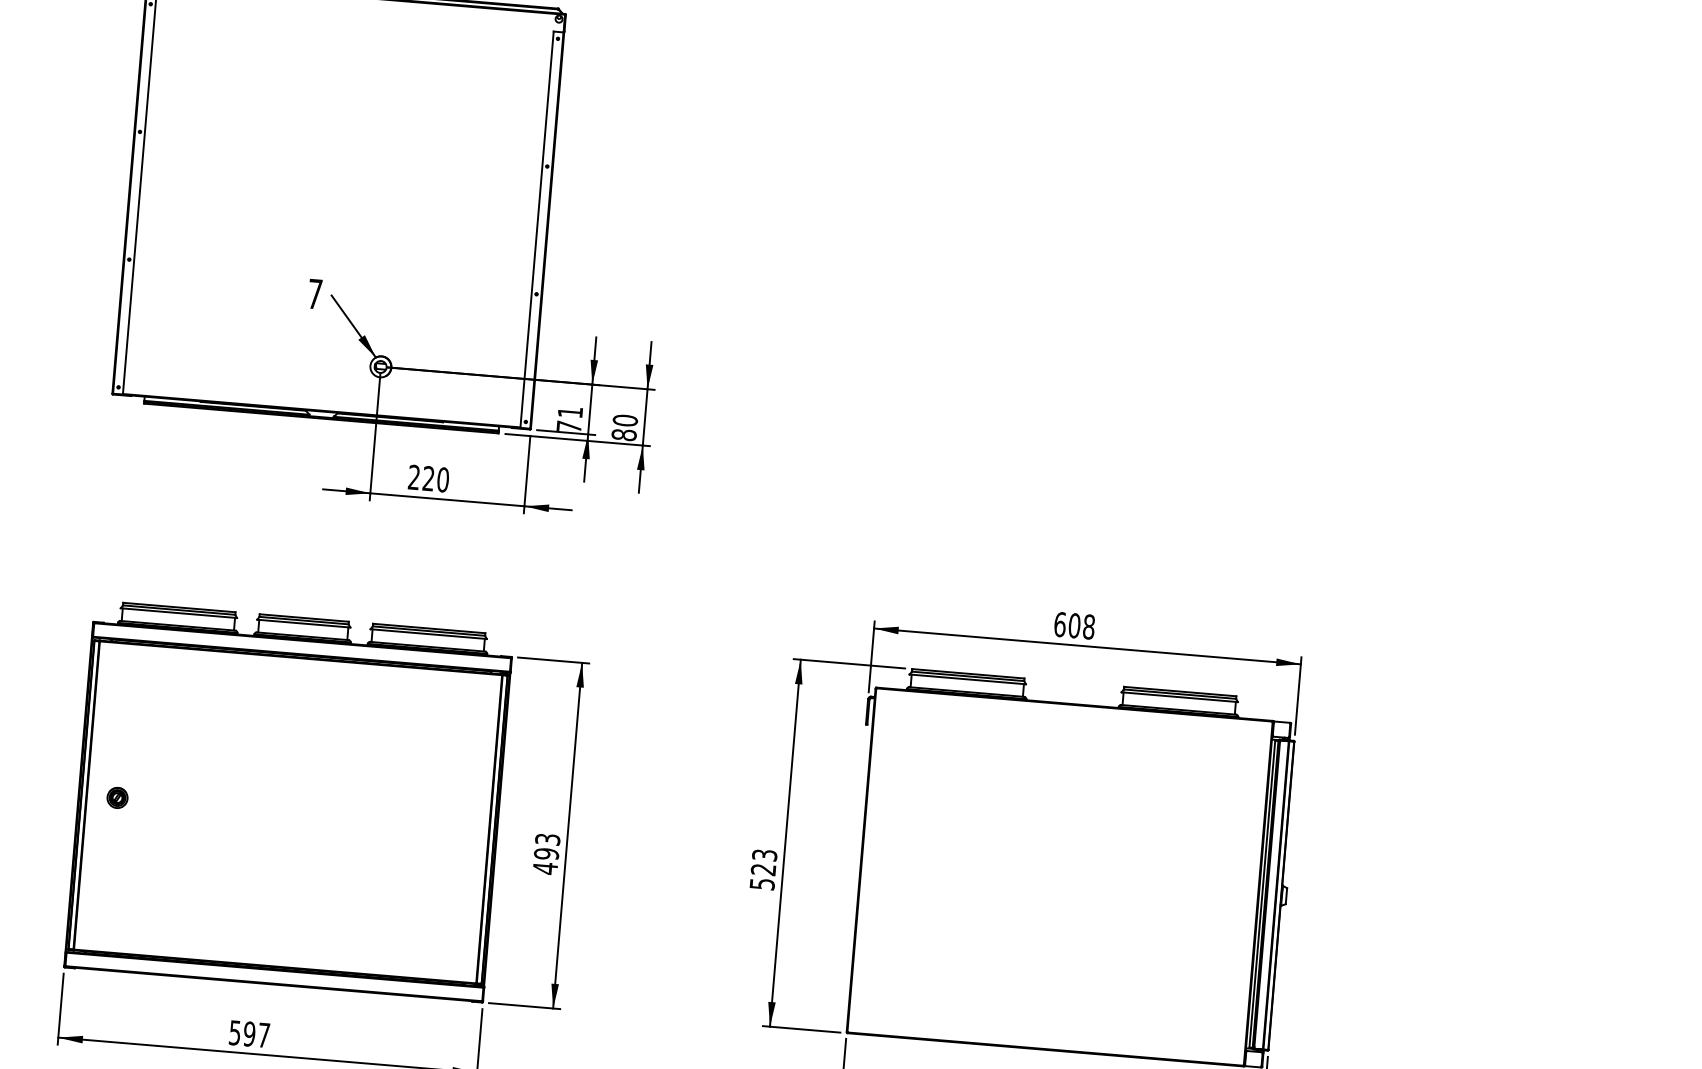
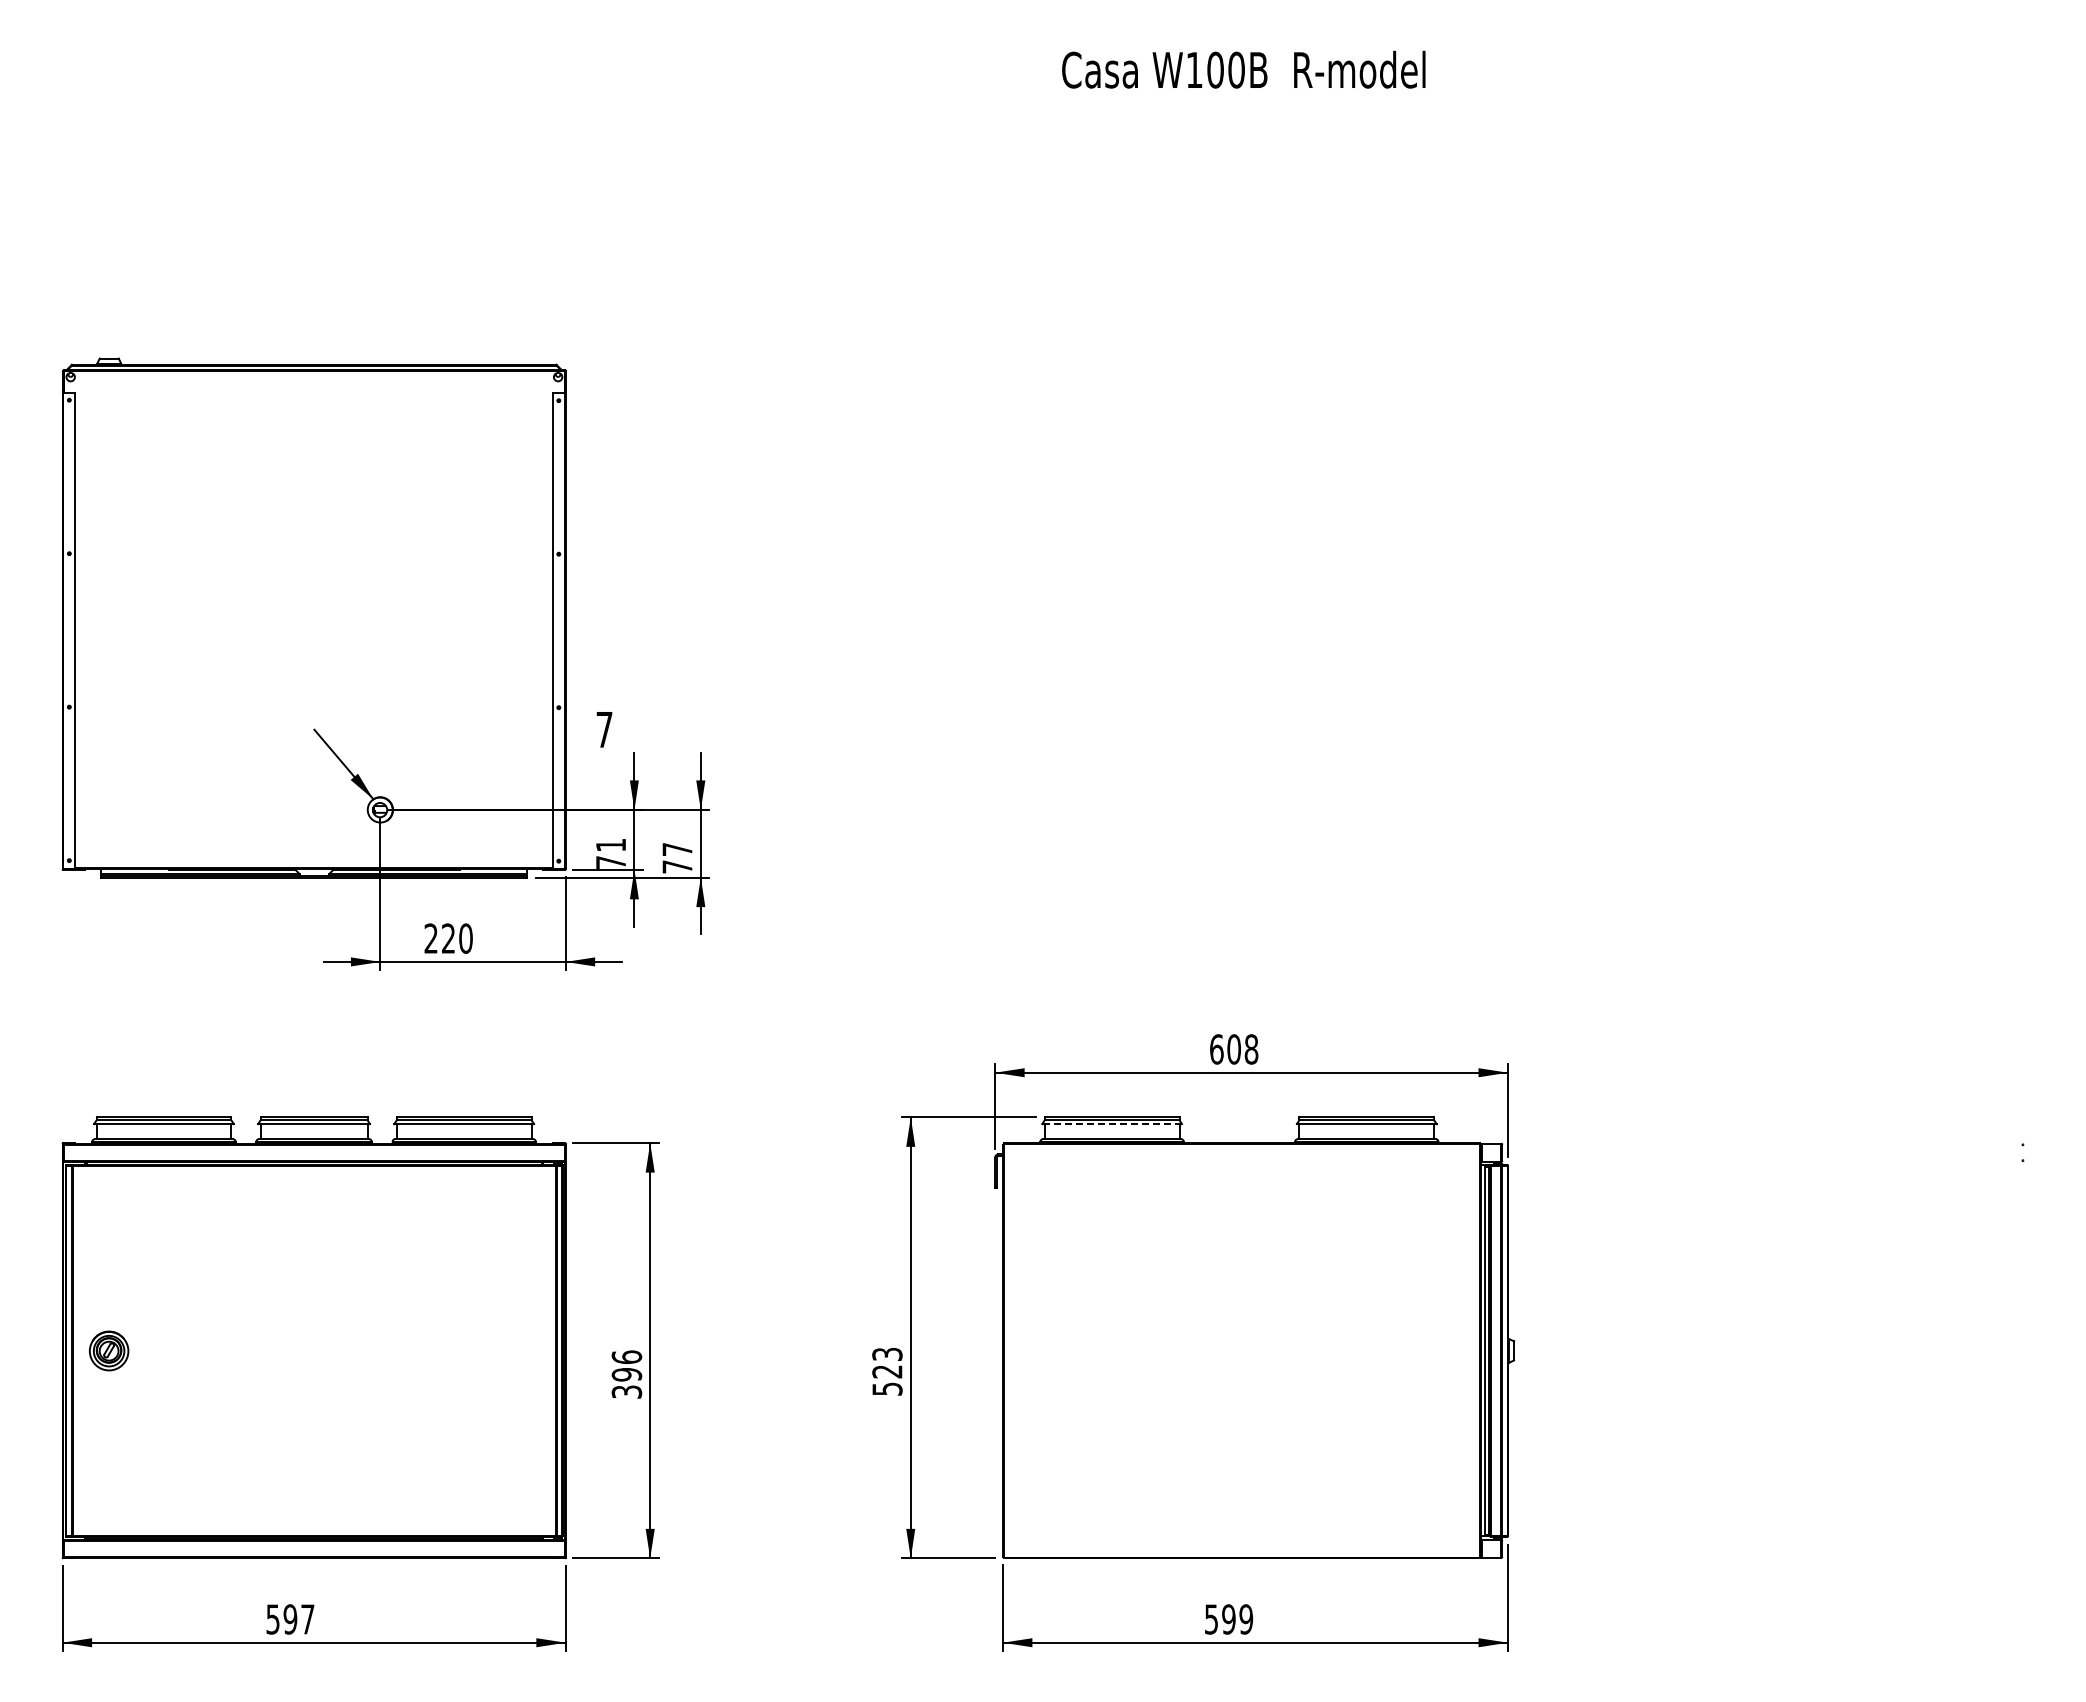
text: (315, 293) -> (604, 729), moved
text: (624, 427) -> (677, 857), 80 -> 77
line: (968, 679) -> (1112, 1124), solid -> dashed
part: (117, 797) -> (109, 1350), size x1.6
text: (546, 853) -> (626, 1374), 493 -> 396

